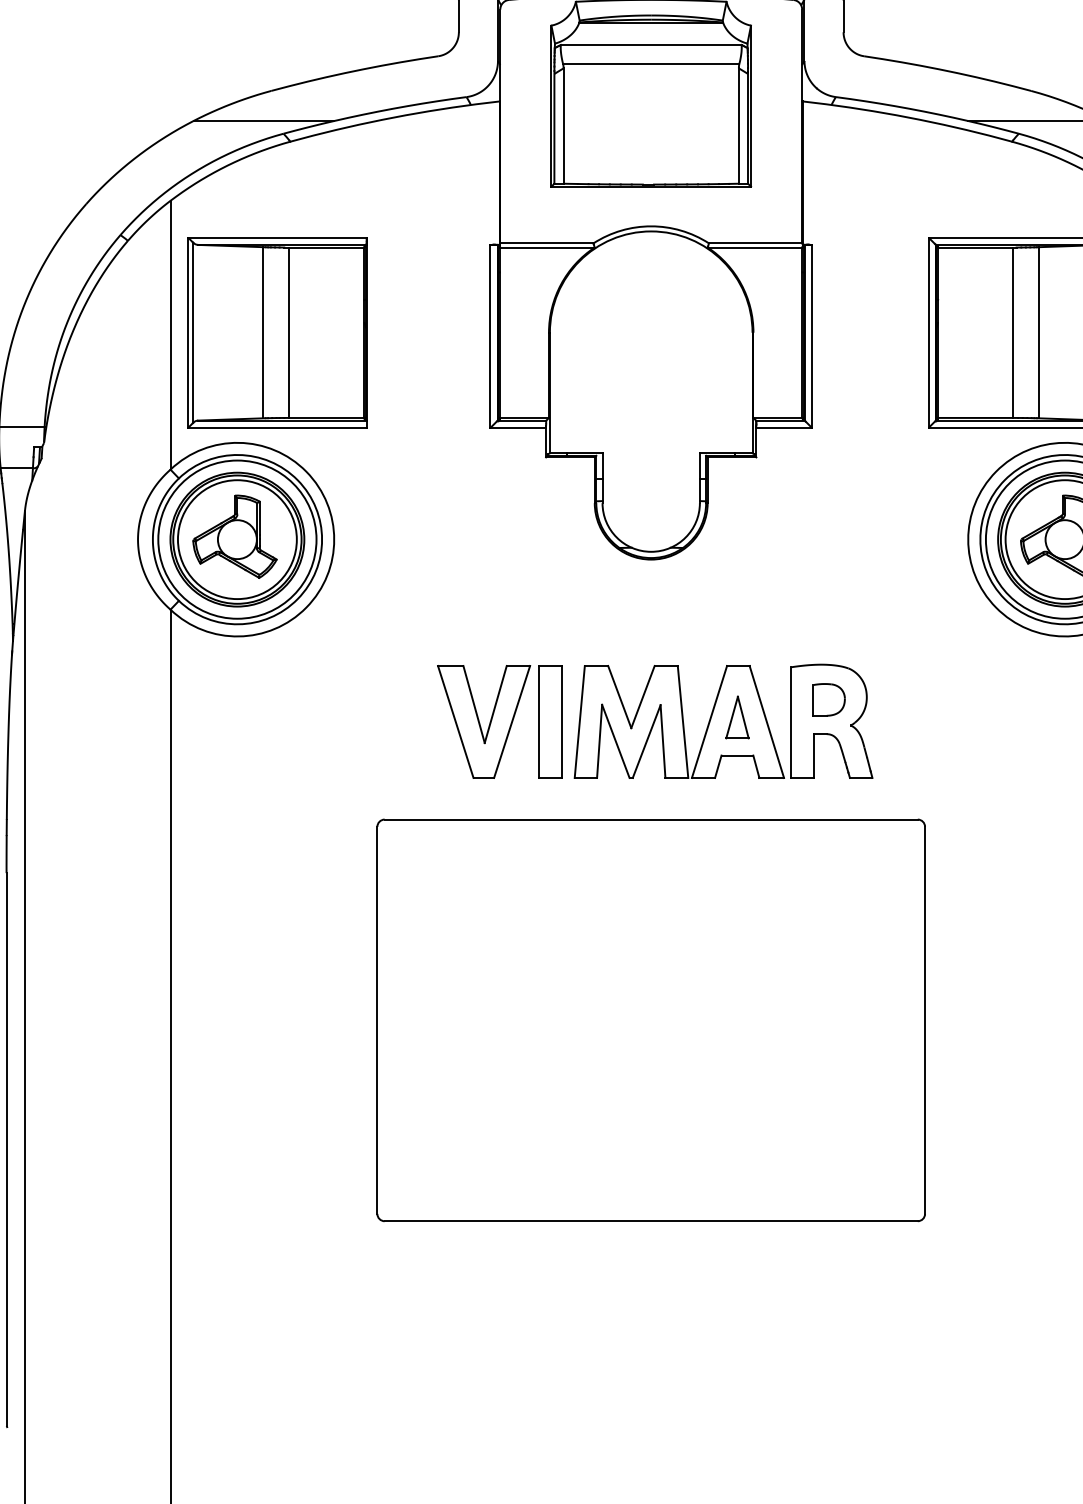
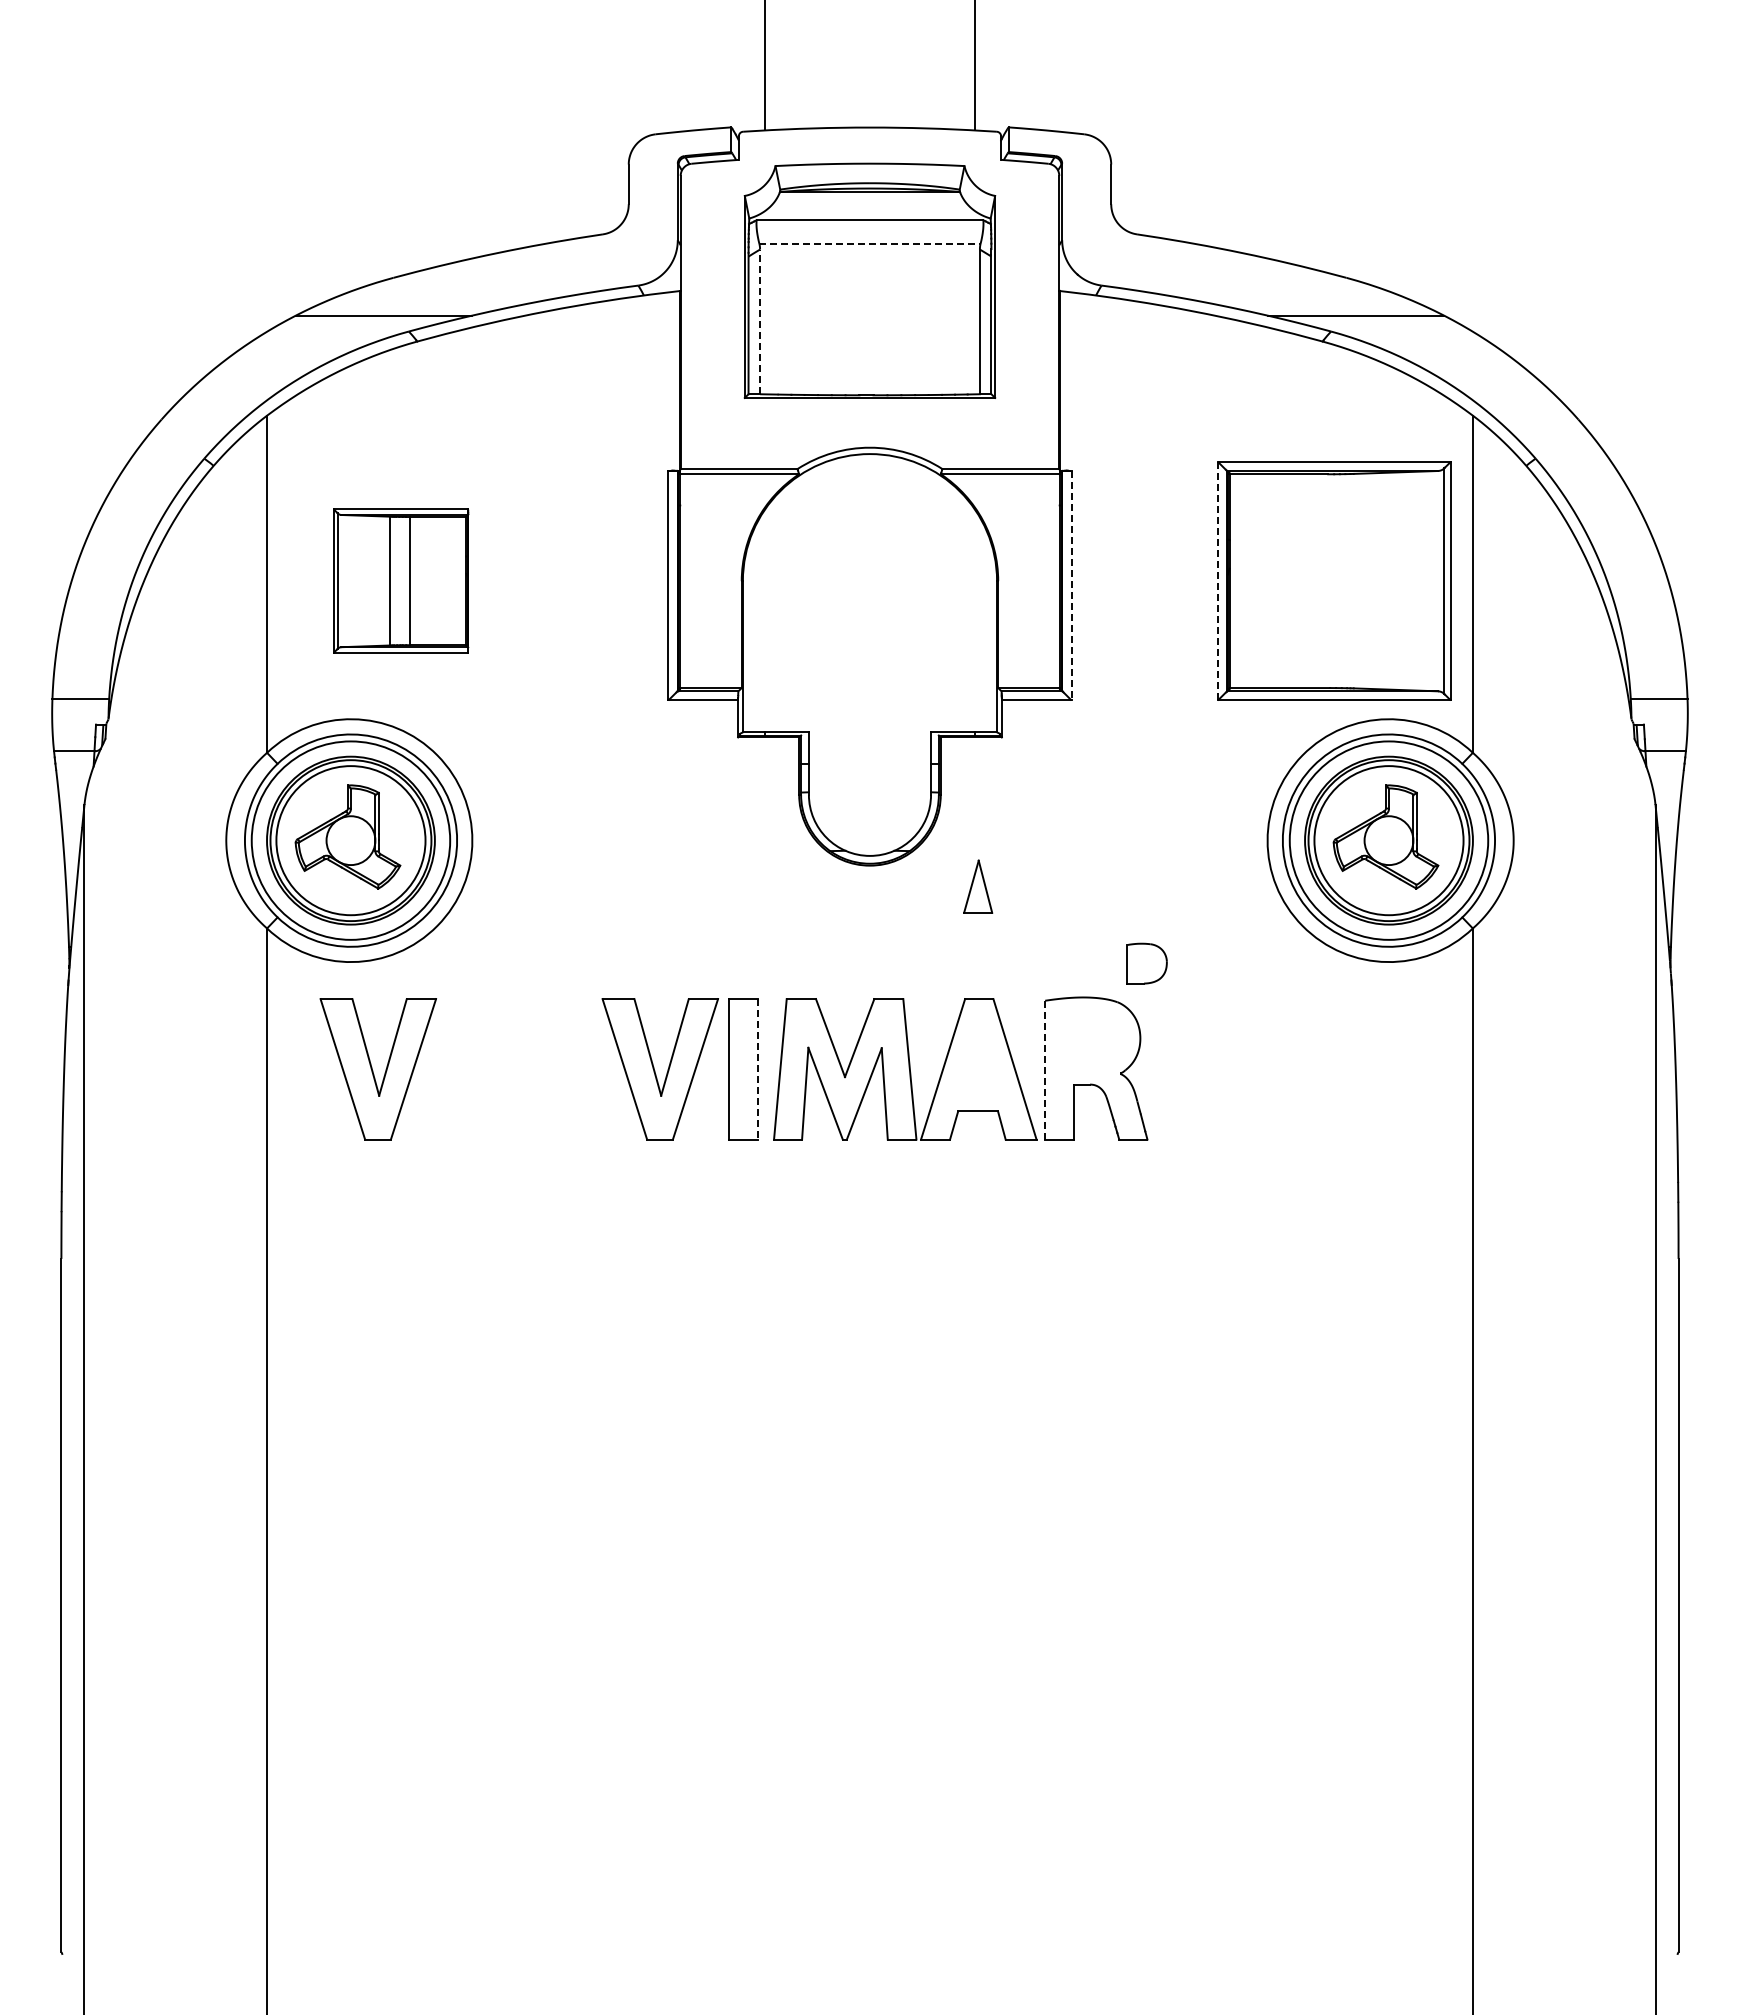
line: (651, 63) -> (870, 243), solid -> dashed
line: (563, 125) -> (760, 321), solid -> dashed
part: (276, 332) -> (400, 580), size x0.6
line: (928, 332) -> (1217, 580), solid -> dashed
line: (1039, 332) -> (1356, 580), removed
line: (1013, 333) -> (1324, 581), removed
line: (811, 336) -> (1071, 585), solid -> dashed
part: (828, 699) -> (1146, 963), moved
part: (737, 717) -> (978, 886), moved
part: (258, 722) -> (377, 1069), added
line: (562, 722) -> (758, 1069), solid -> dashed
line: (791, 722) -> (1045, 1069), solid -> dashed
part: (650, 1020) -> (869, 1443), removed

